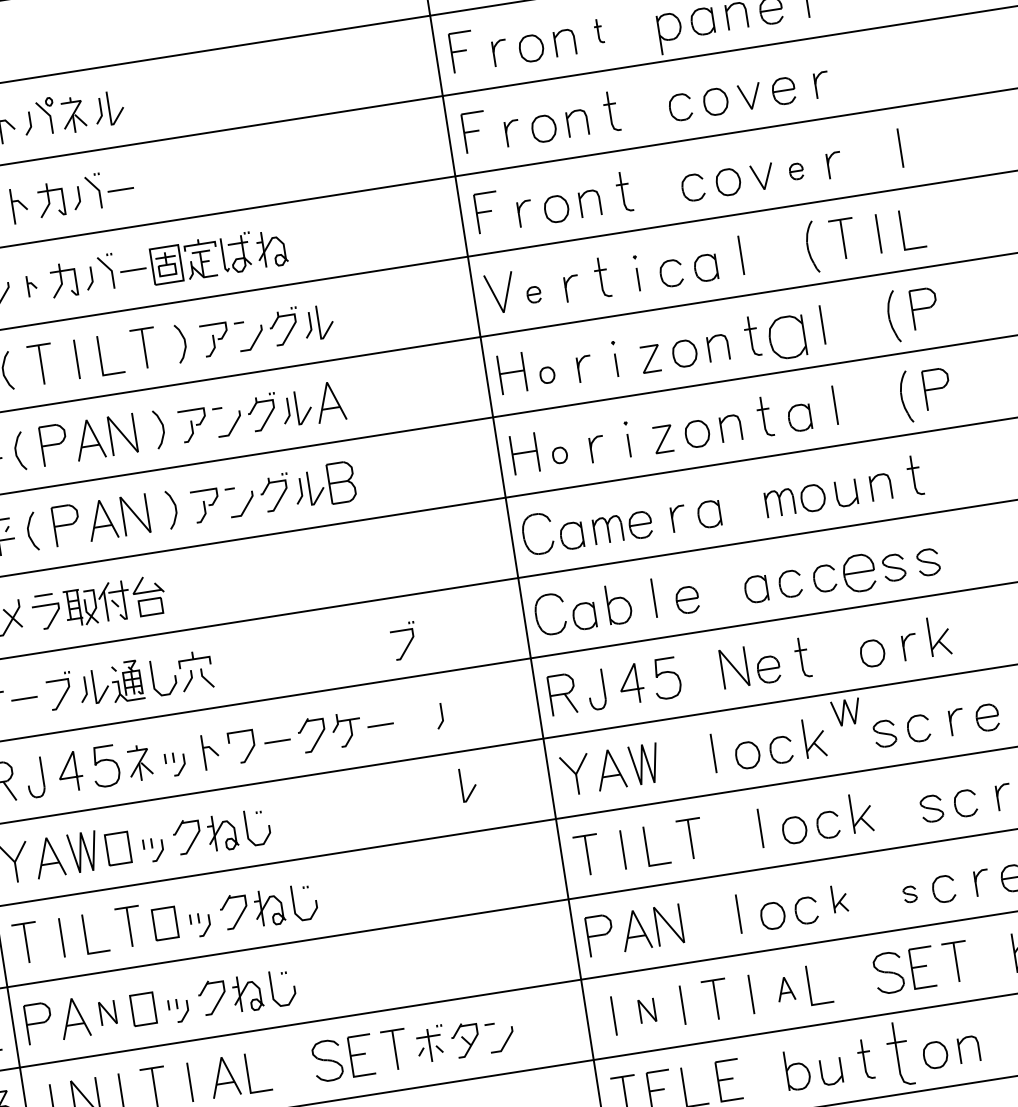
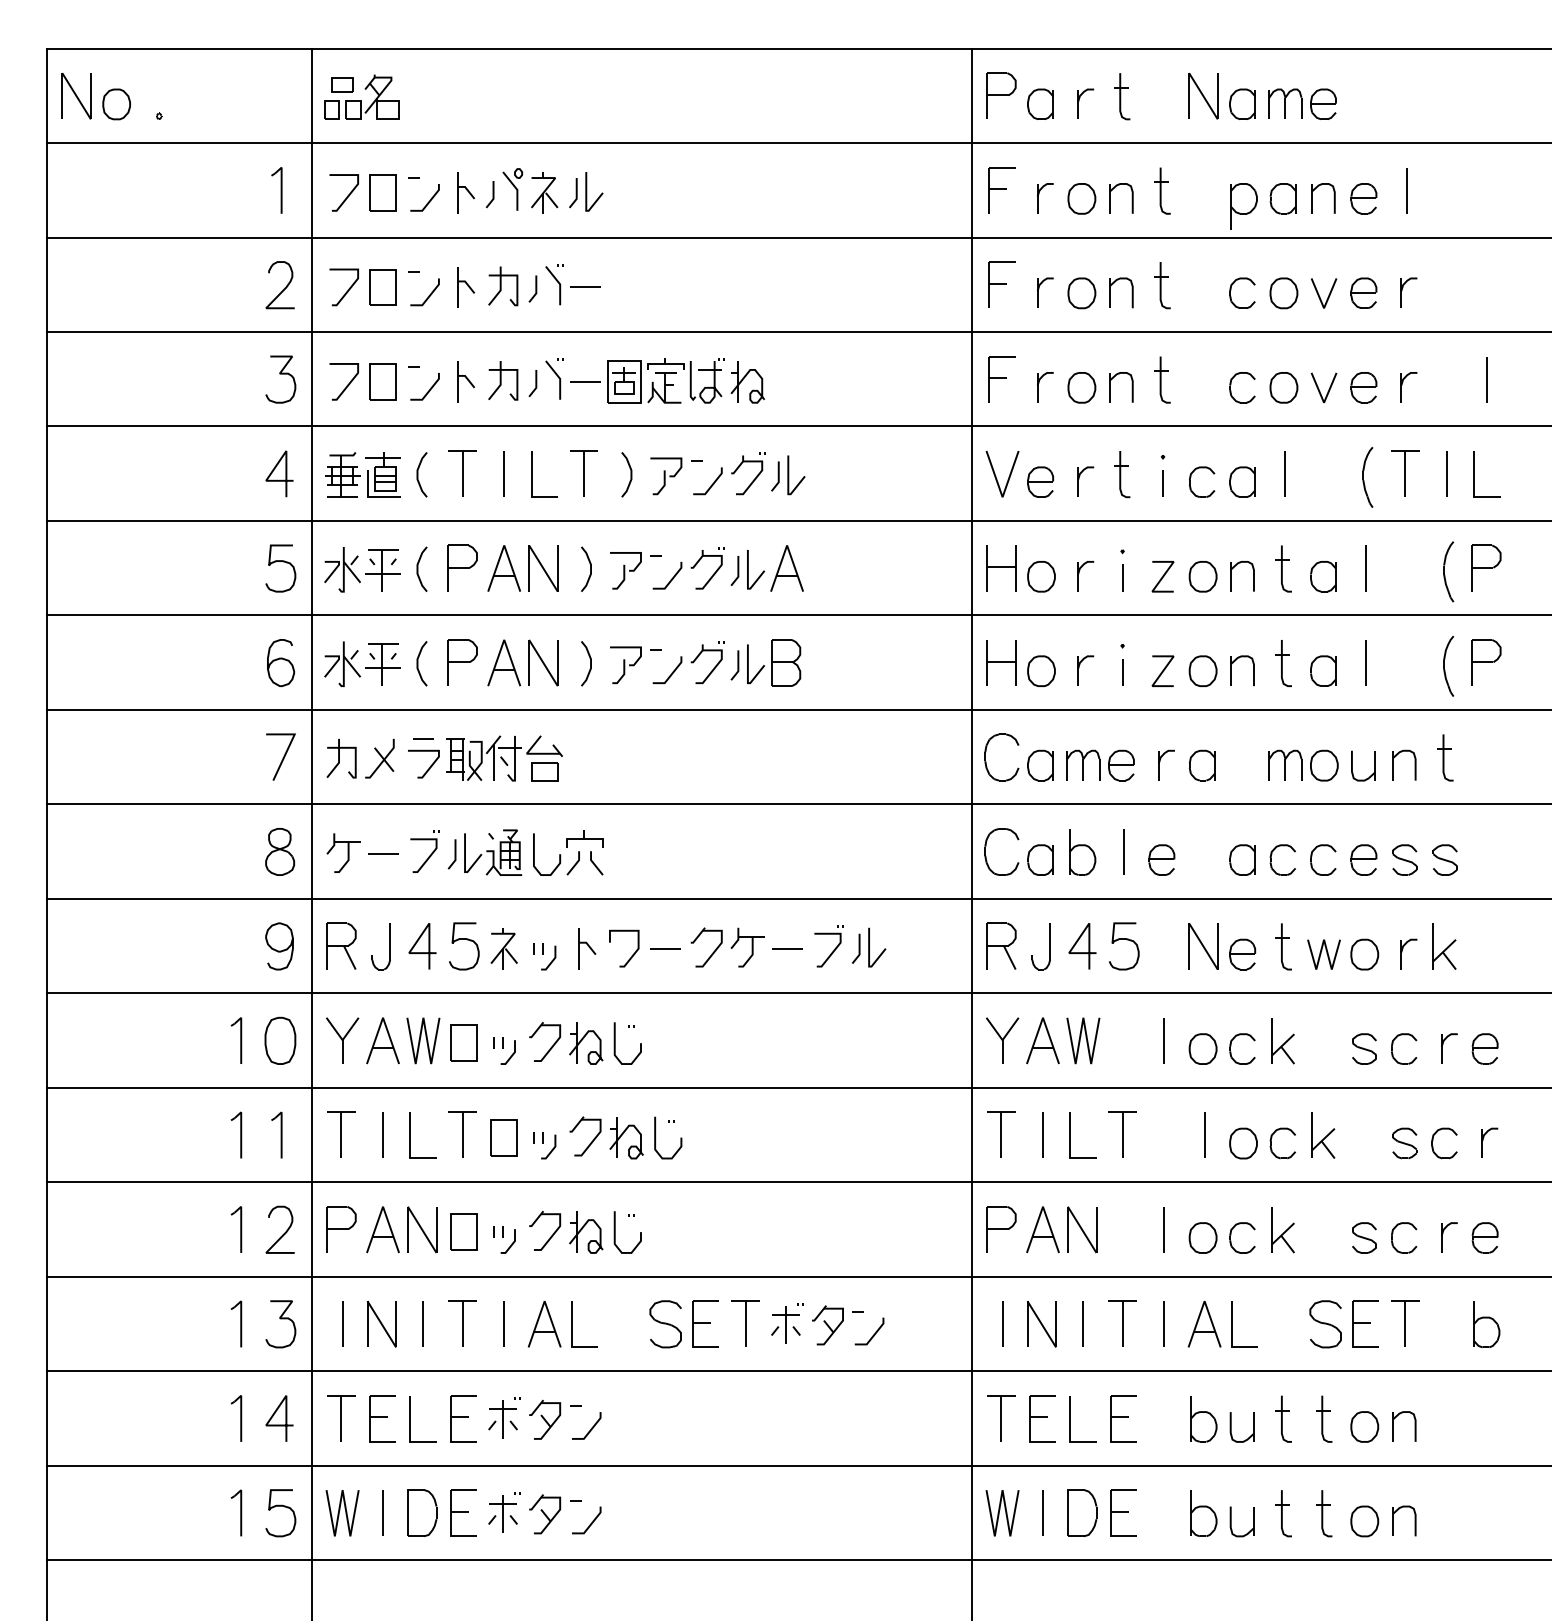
part: (598, 30) -> (1162, 190), size x1.67
part: (796, 171) -> (1363, 387), size x1.67
part: (31, 285) -> (465, 381), size x1.67
part: (533, 294) -> (1040, 481), size x1.67
part: (787, 337) -> (1323, 576), size x0.62
part: (547, 374) -> (1041, 576), size x1.67
part: (559, 454) -> (1041, 670), size x1.67
part: (858, 572) -> (1363, 859), size x0.71
part: (408, 642) -> (834, 948), moved
line: (844, 712) -> (1321, 954), moved
line: (474, 785) -> (883, 949), moved
part: (910, 893) -> (1364, 1237), size x1.67
part: (839, 898) -> (1282, 1230), size x1.43
part: (785, 989) -> (1204, 1324), size x1.67
part: (647, 1010) -> (1041, 1324), size x1.67
part: (108, 1012) -> (422, 1229), size x1.67
part: (900, 1053) -> (1324, 1418), size x0.62

